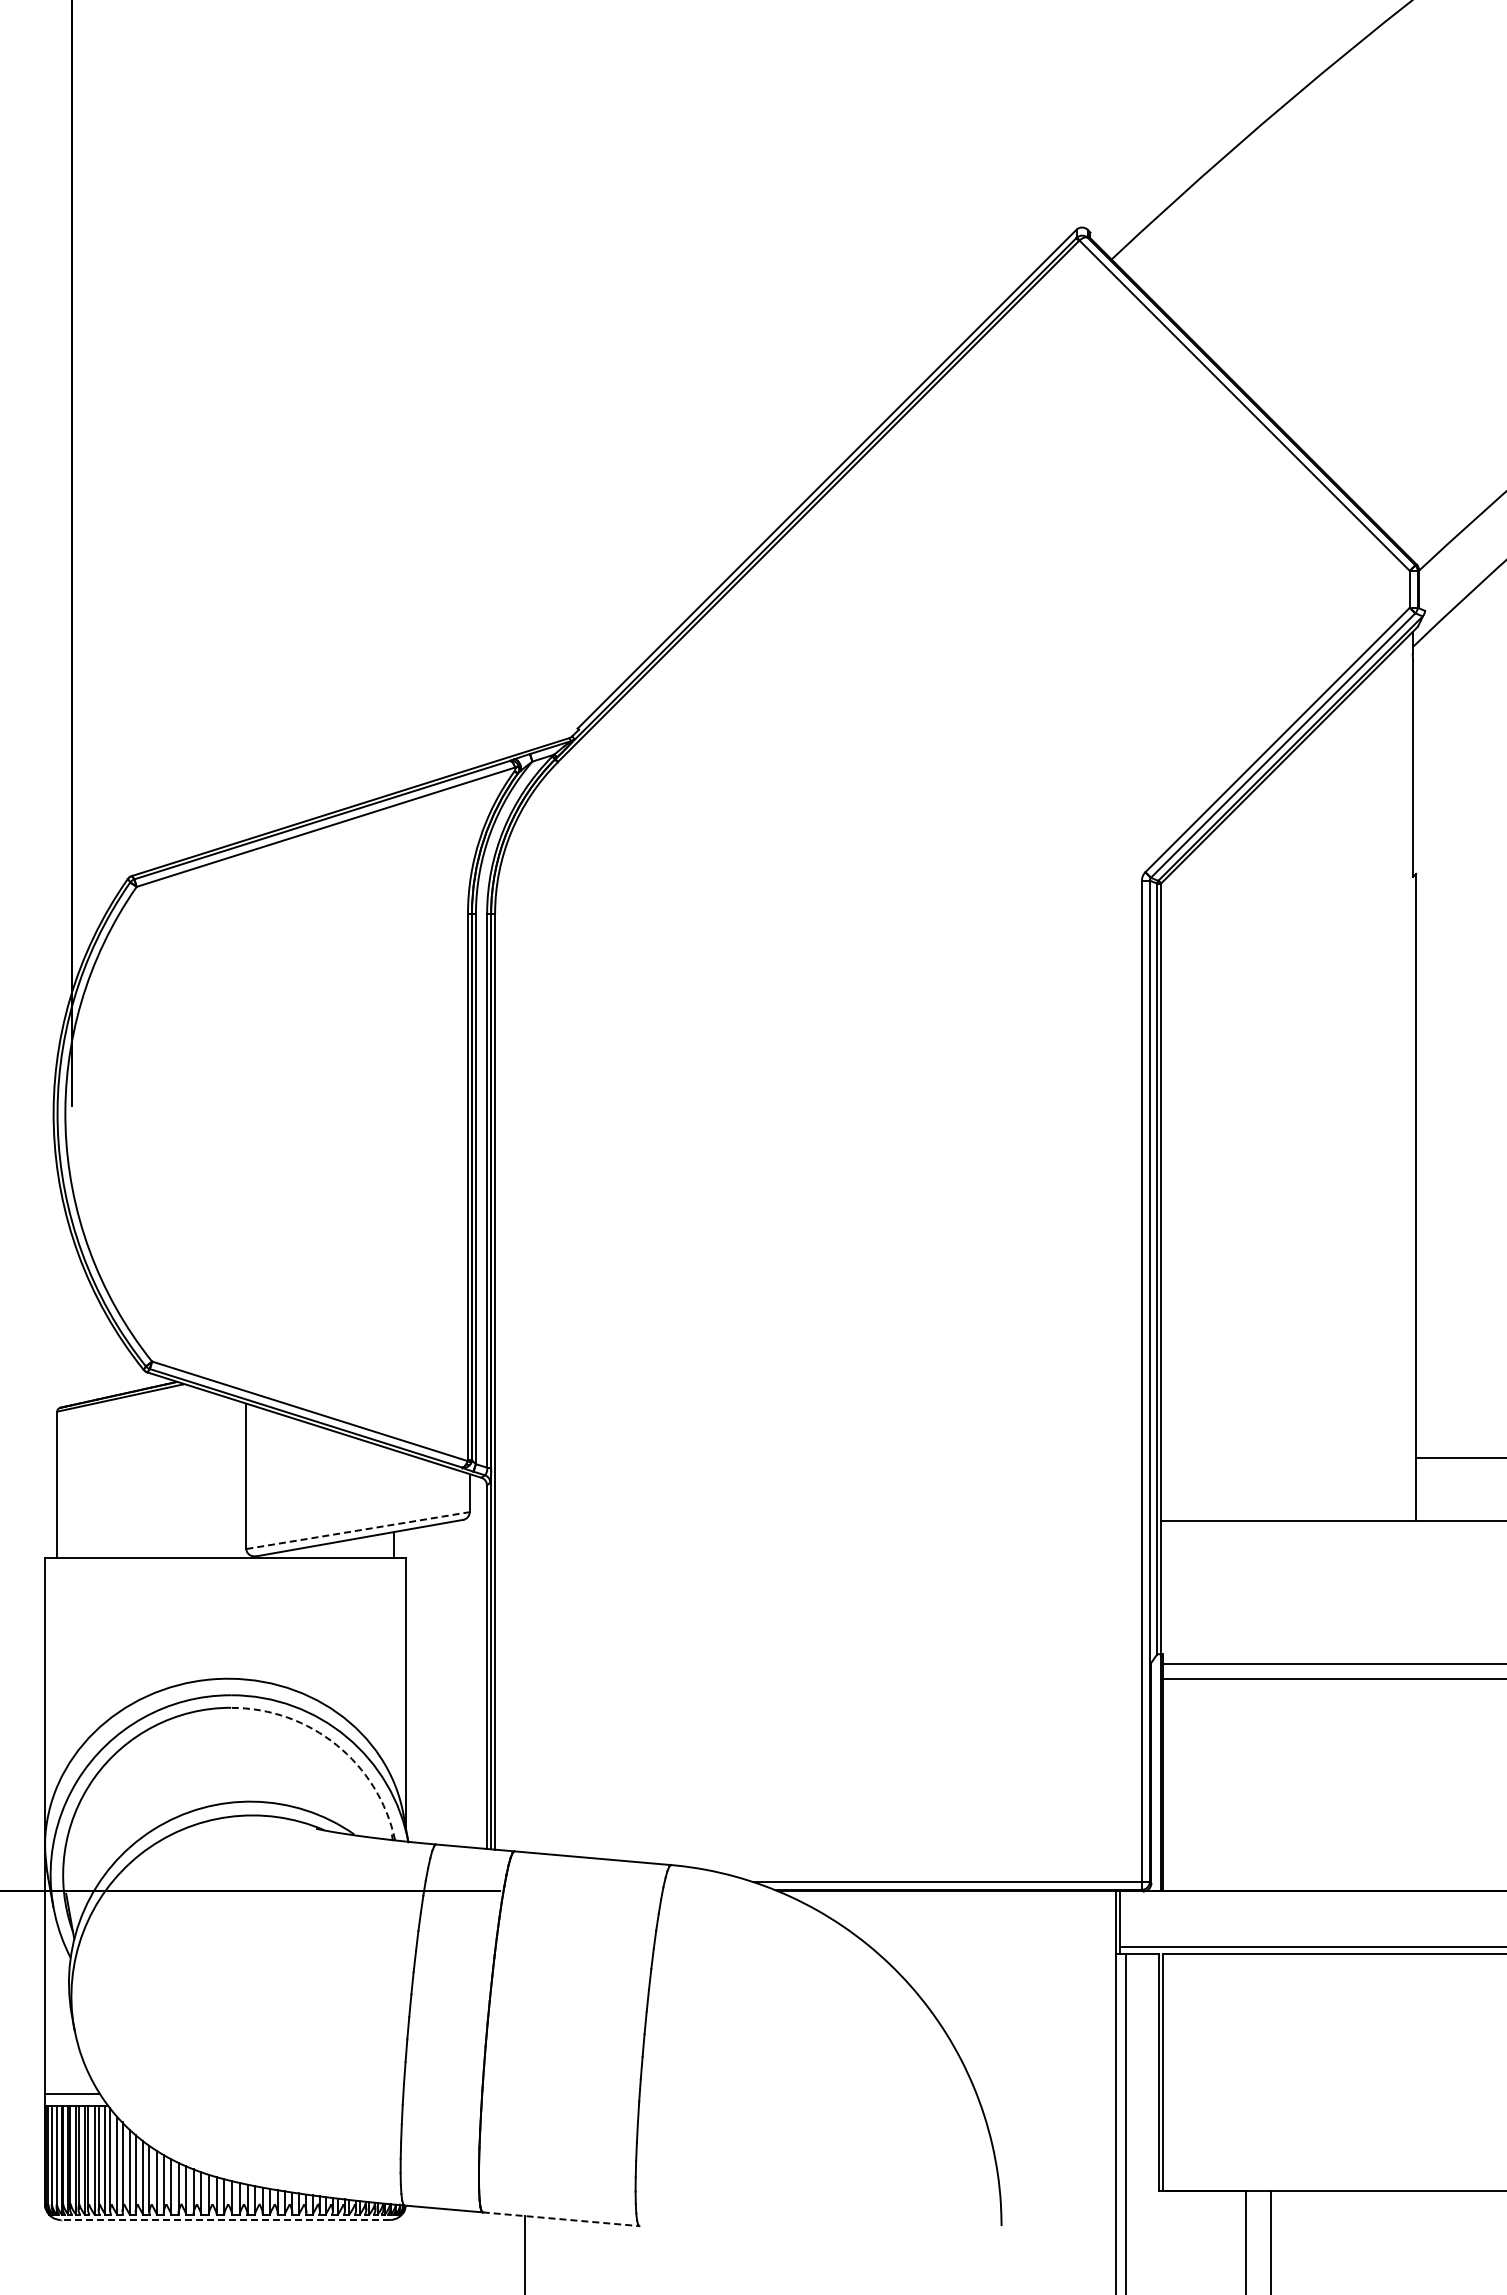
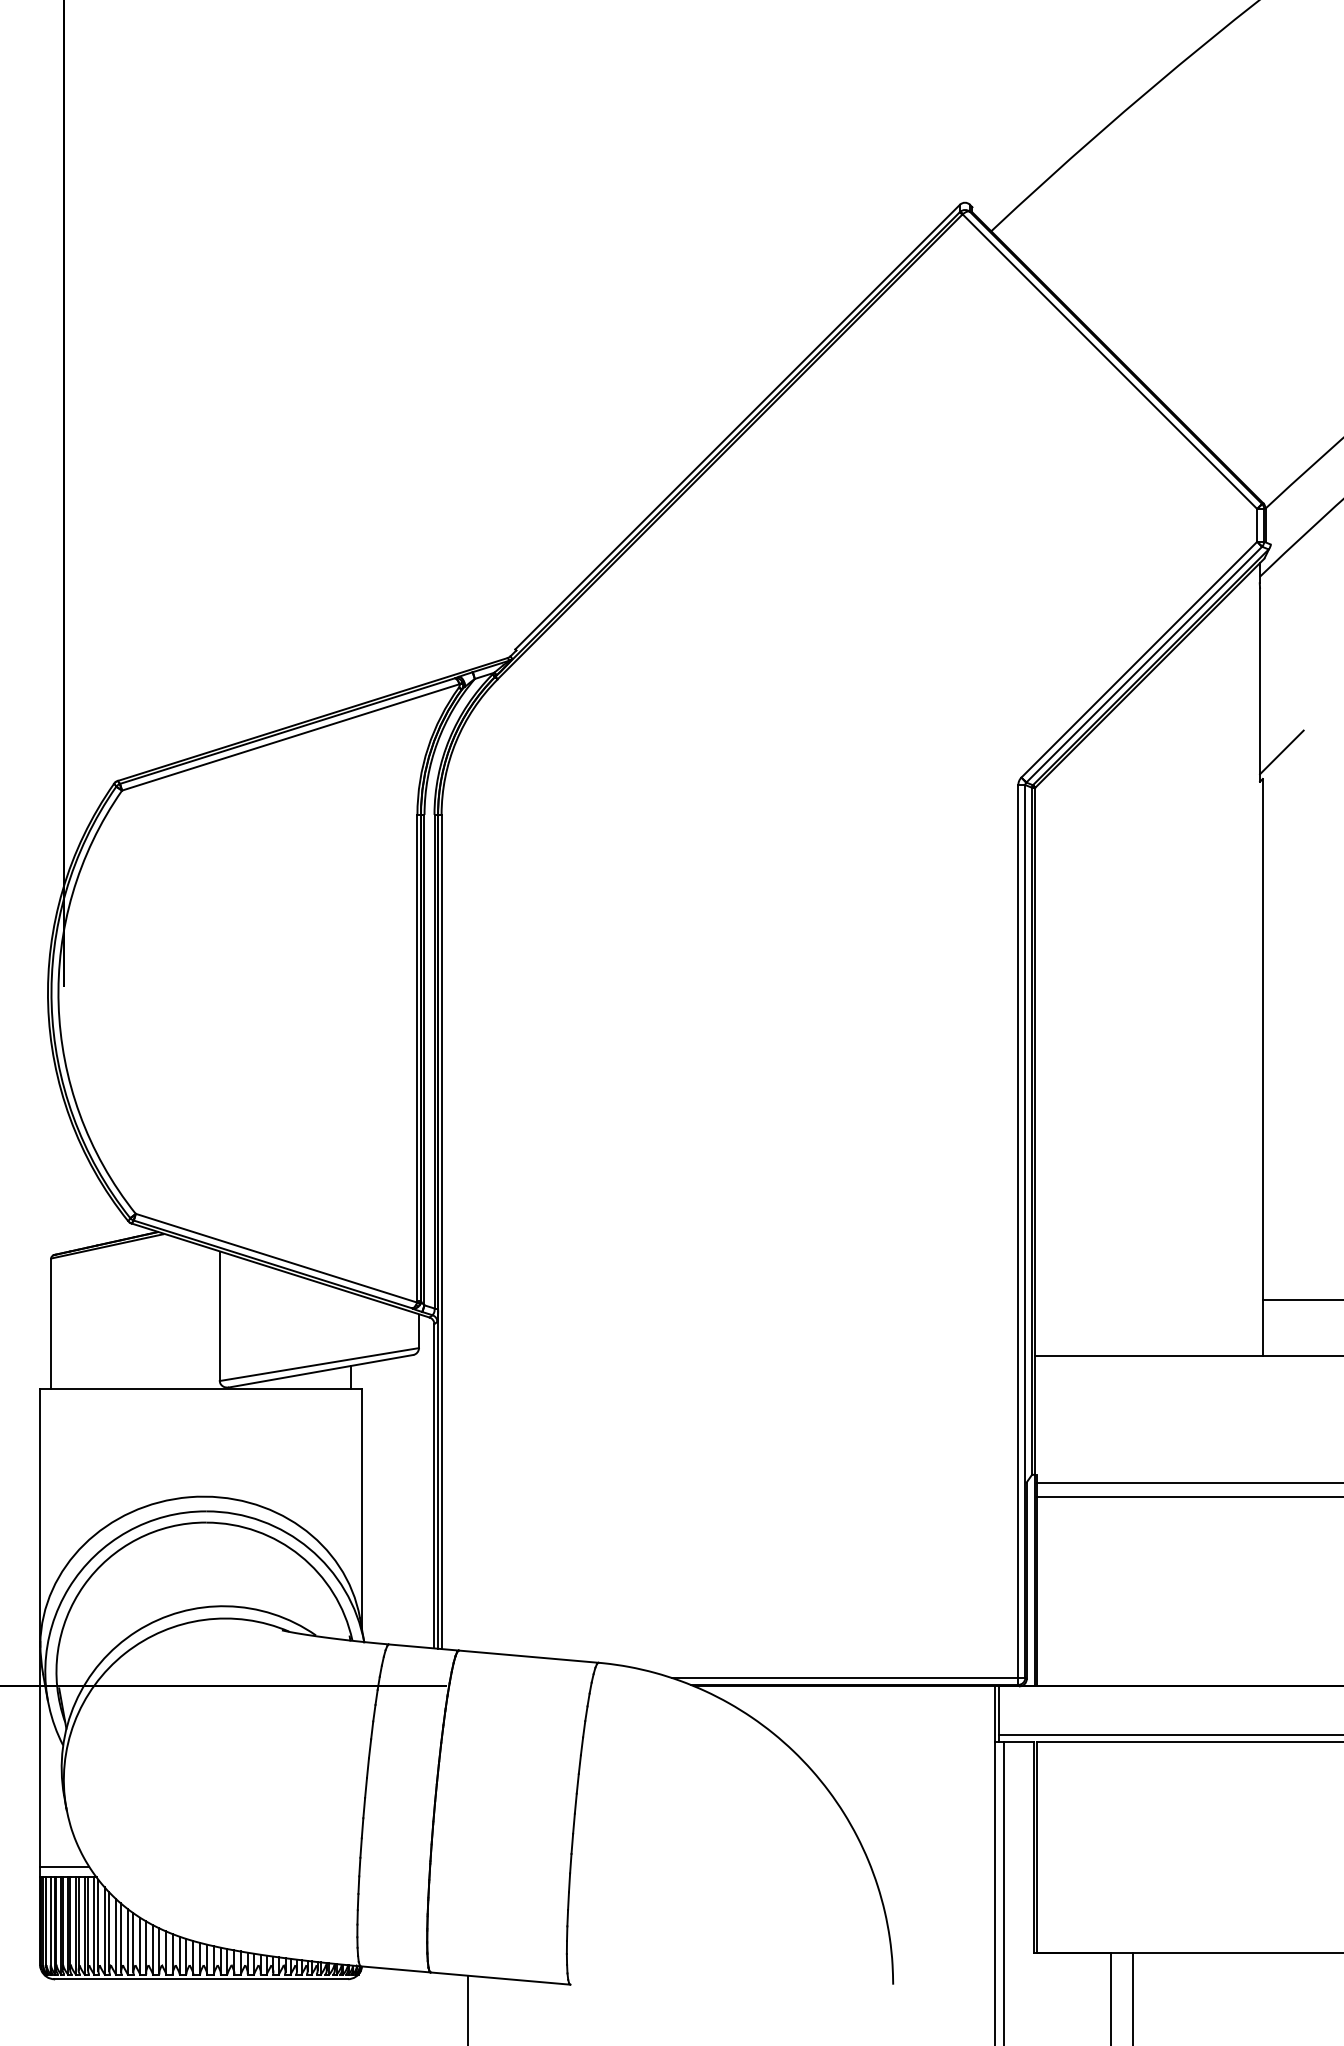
line: (1437, 843) -> (1281, 751), added
line: (358, 1530) -> (319, 1364), dashed -> solid
arc: (336, 1744) -> (300, 1555), dashed -> solid
line: (225, 2219) -> (201, 1978), dashed -> solid
line: (561, 2219) -> (500, 1978), dashed -> solid

